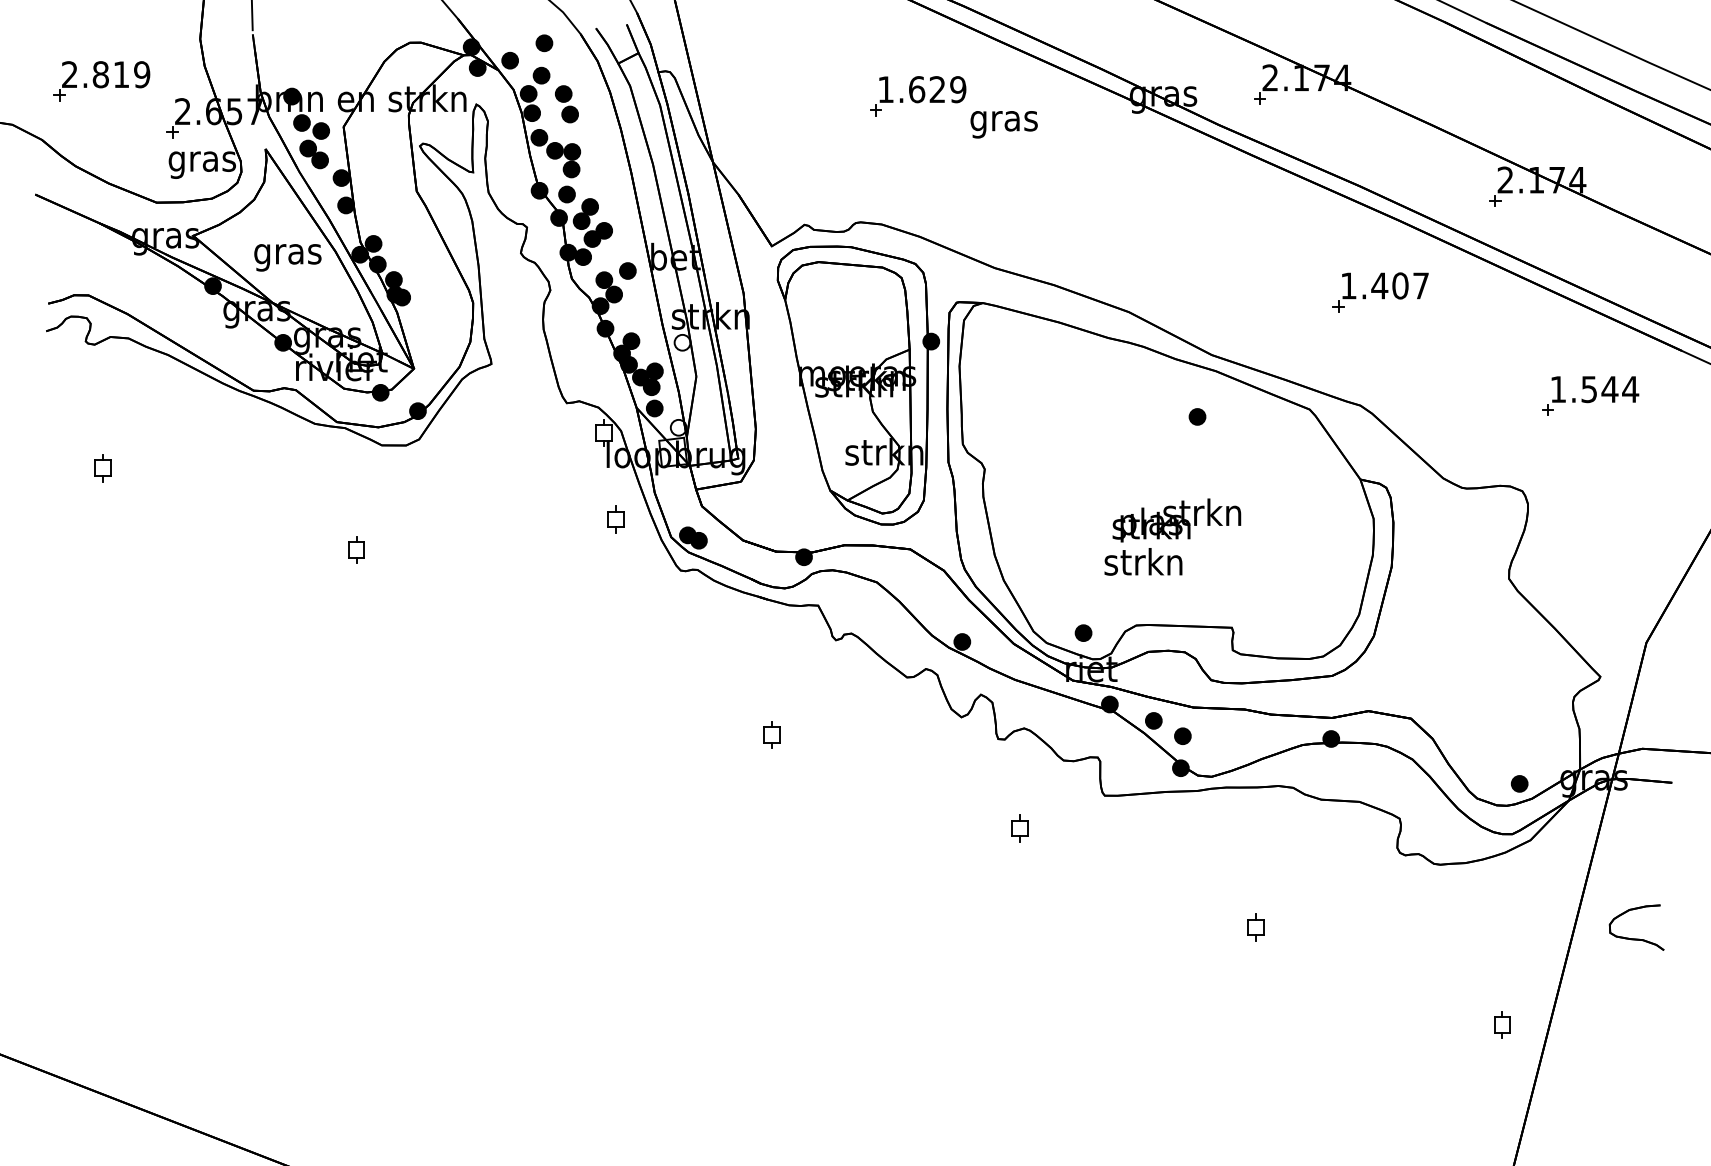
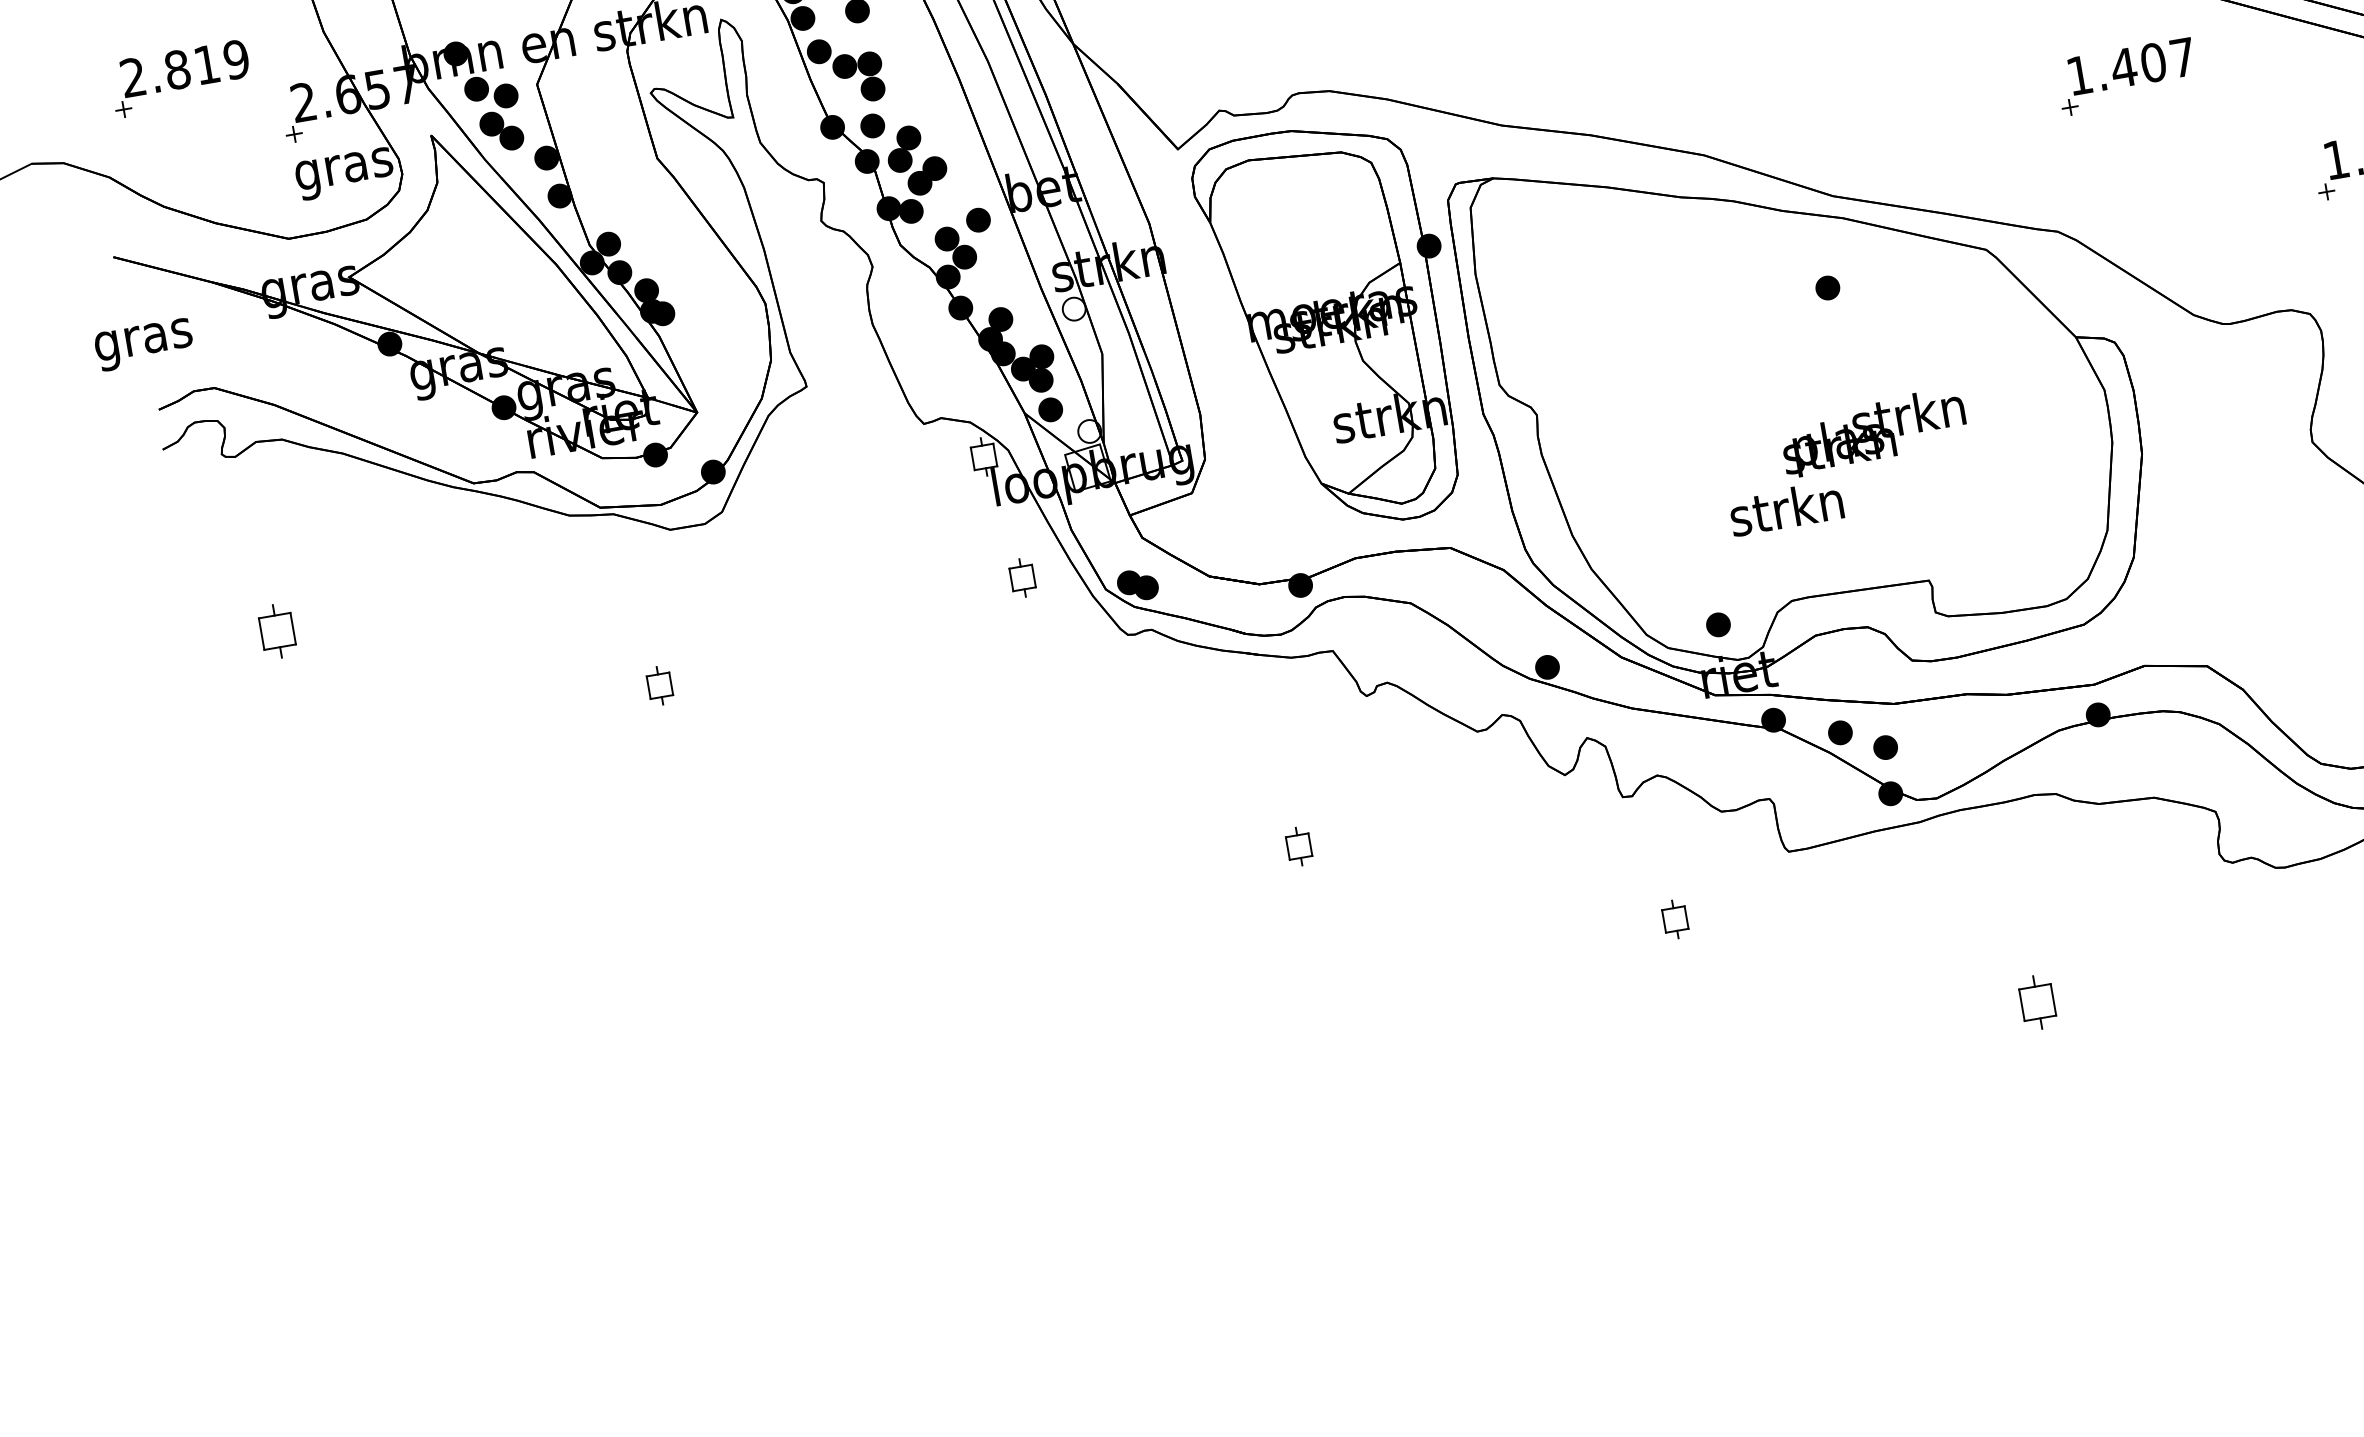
text: (287, 257) -> (143, 344), moved
part: (1380, 292) -> (2126, 76), moved
part: (102, 468) -> (277, 631), size x1.4
text: (1176, 520) -> (1873, 432), moved
part: (1255, 927) -> (2036, 1002), size x1.4

